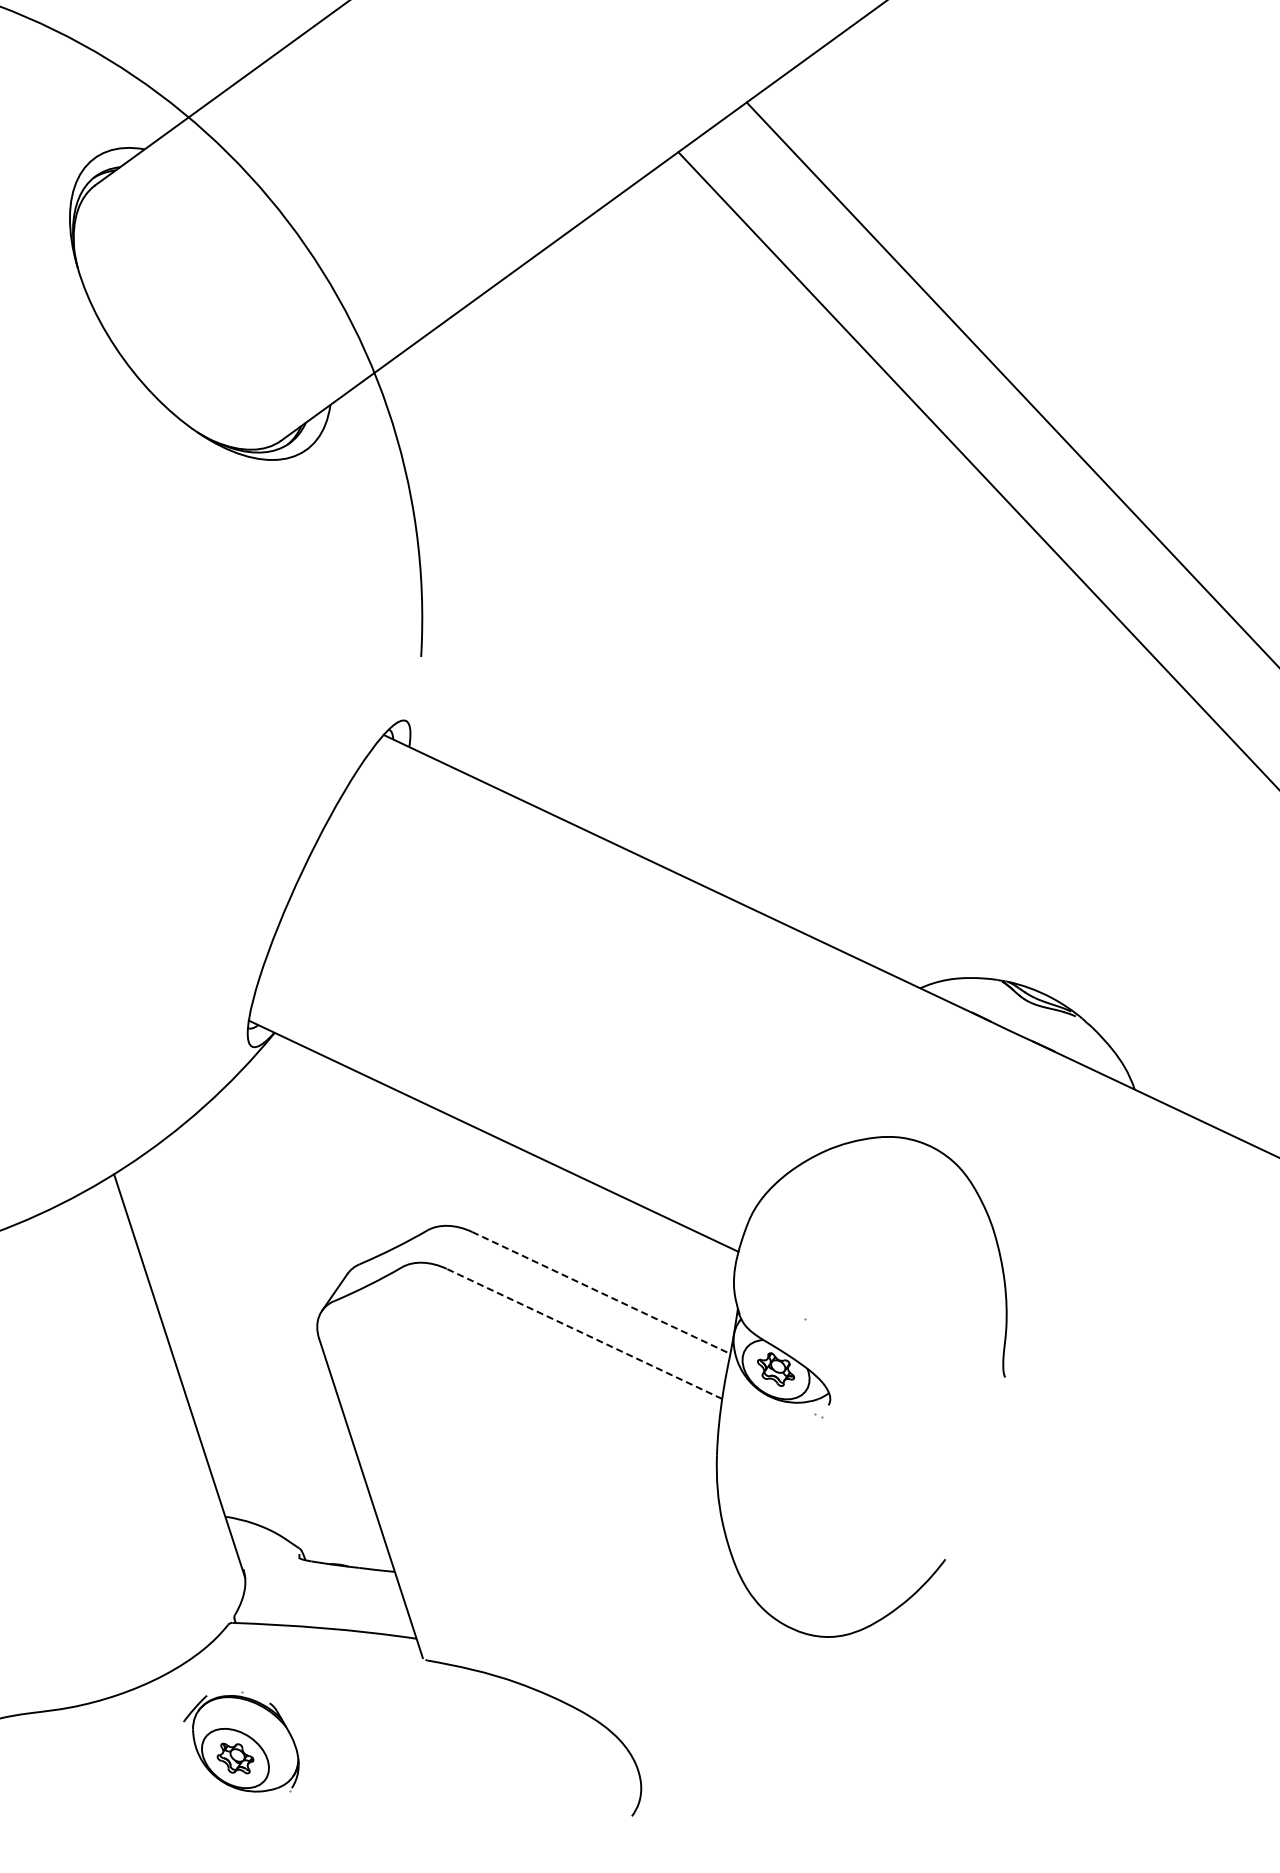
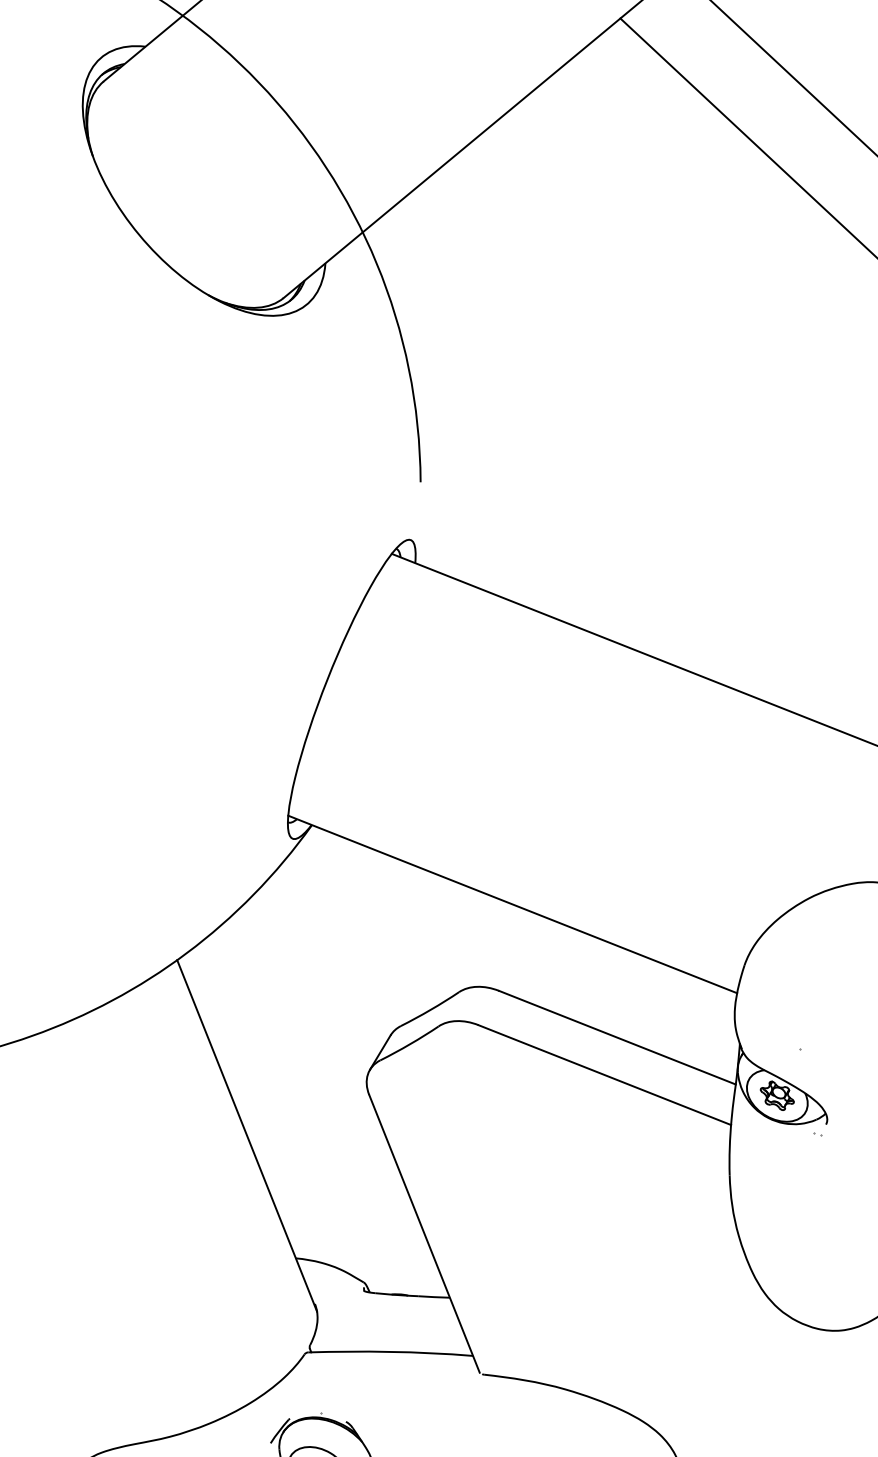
line: (601, 1292) -> (617, 1037), dashed -> solid
line: (584, 1333) -> (604, 1074), dashed -> solid

